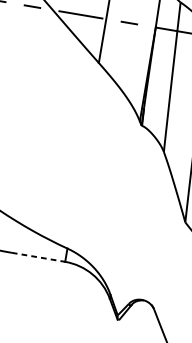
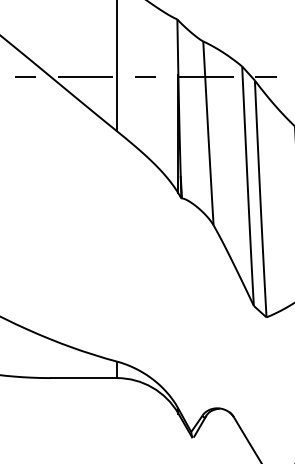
line: (39, 257) -> (84, 378), dashed -> solid

